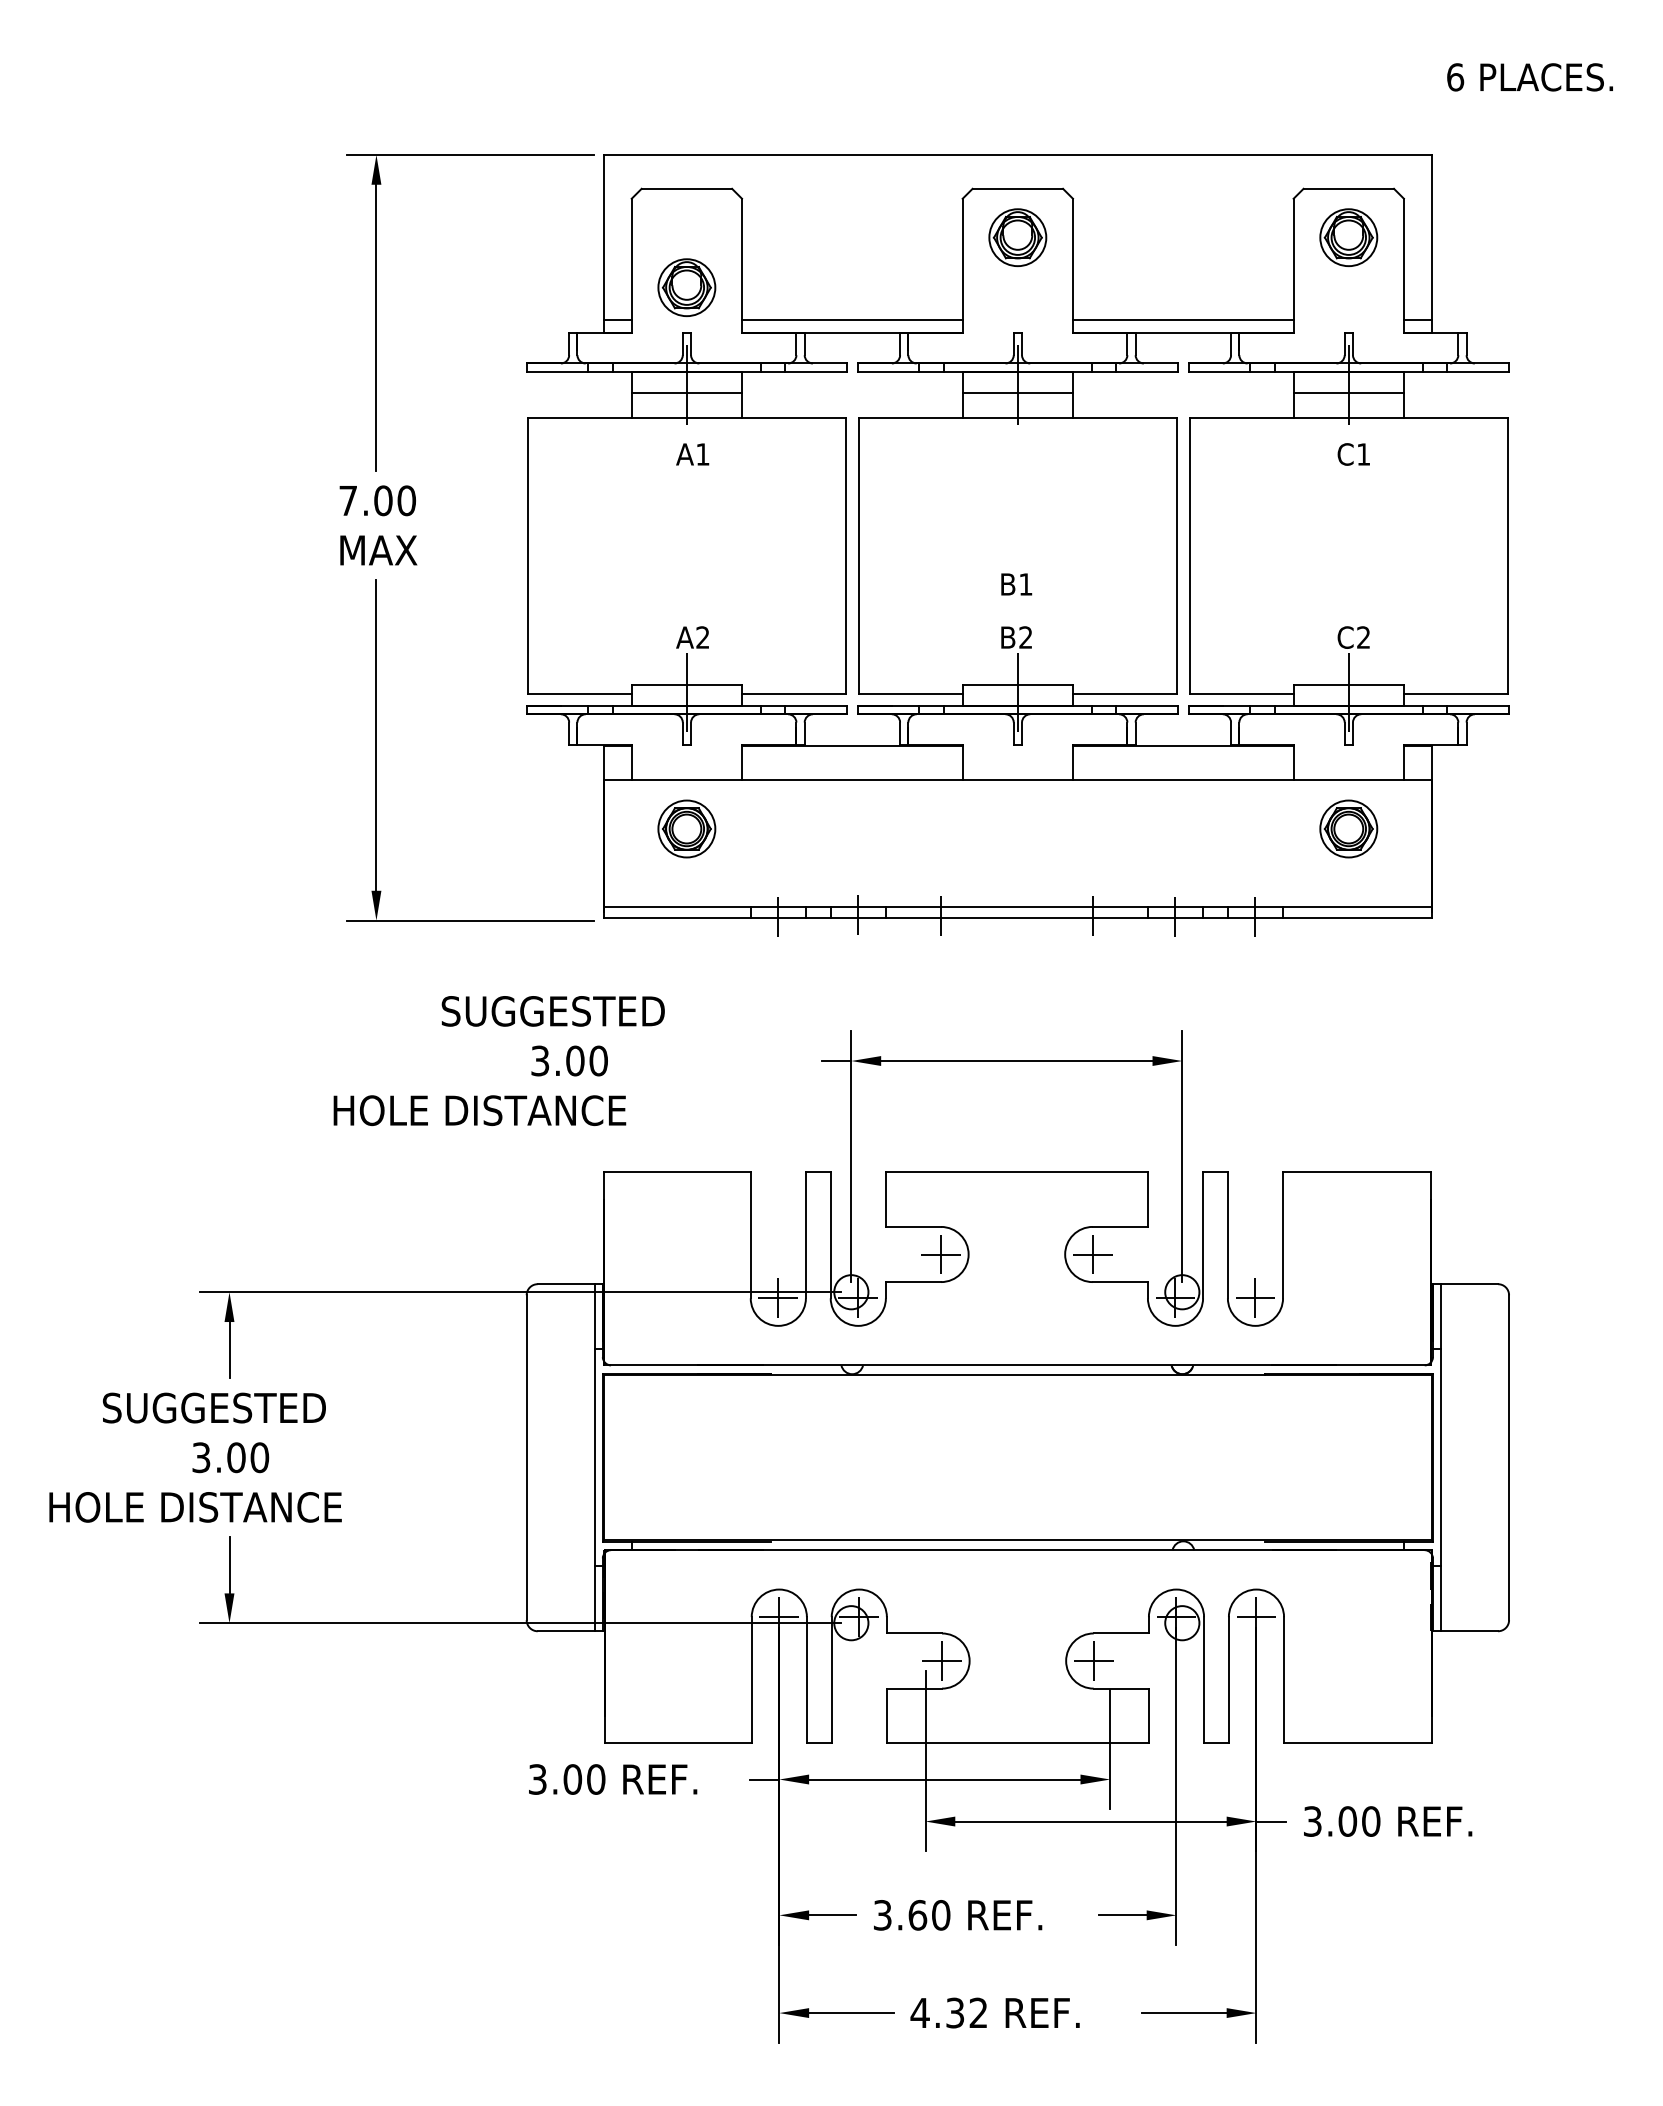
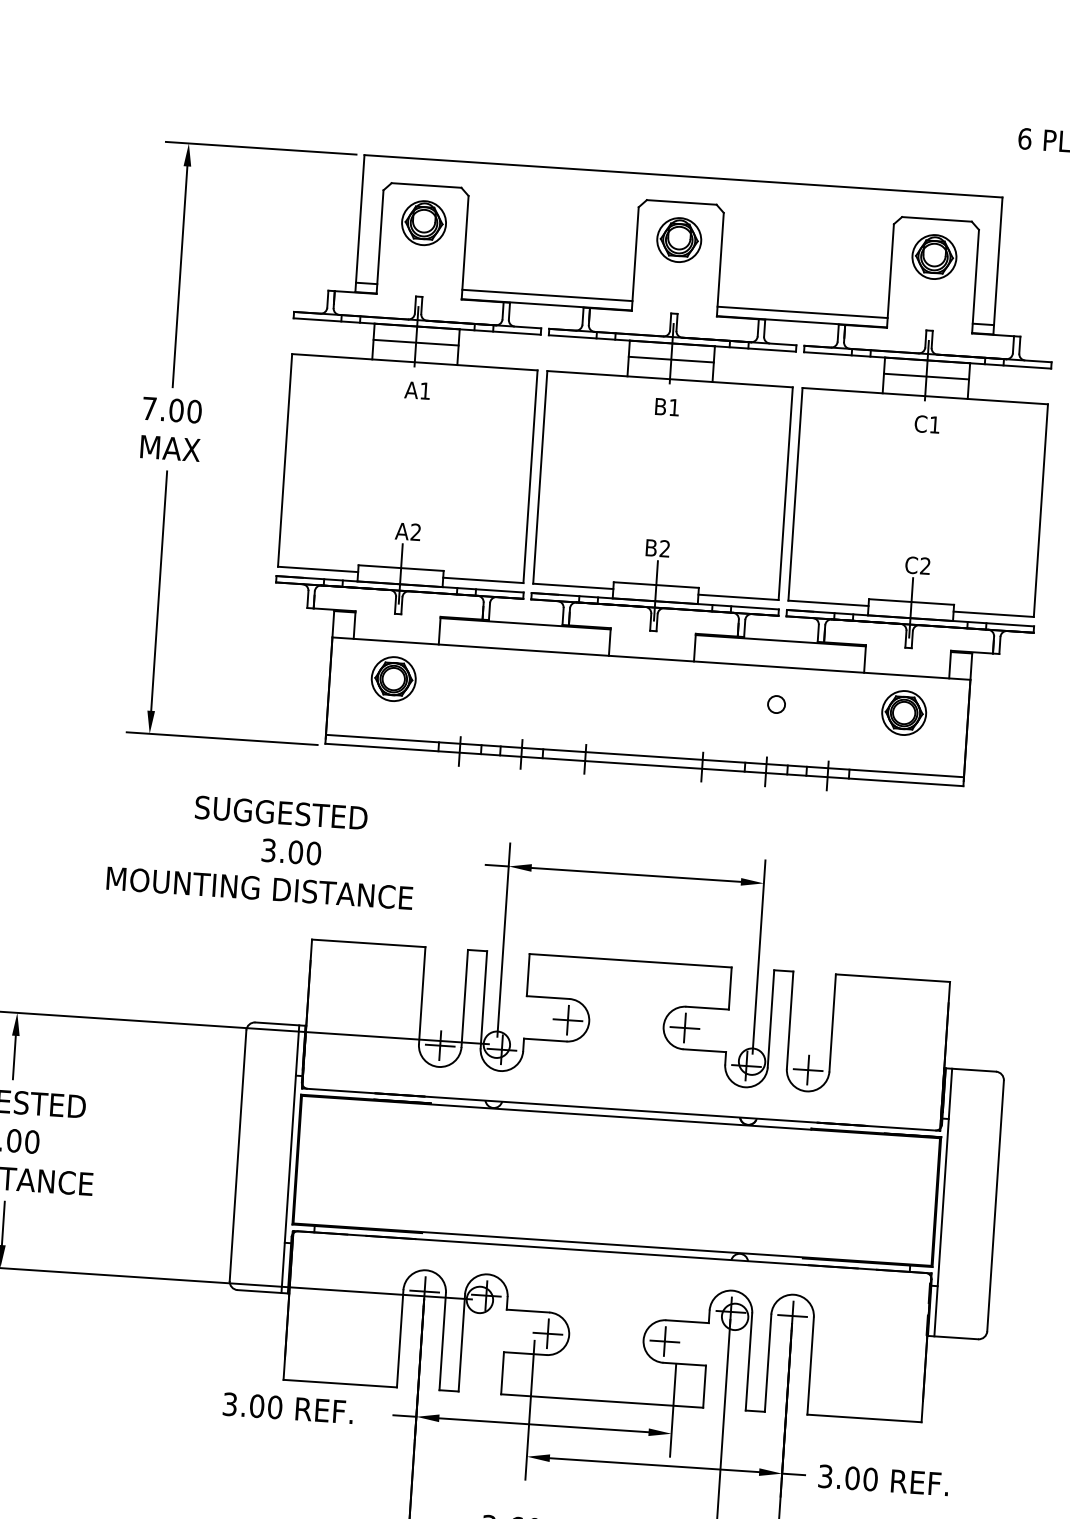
part: (686, 287) -> (423, 222), moved
text: (1016, 584) -> (667, 407), moved
circle: (1183, 828) -> (776, 704), added
text: (533, 1110) -> (261, 888), HOLE DISTANCE -> MOUNTING DISTANCE

